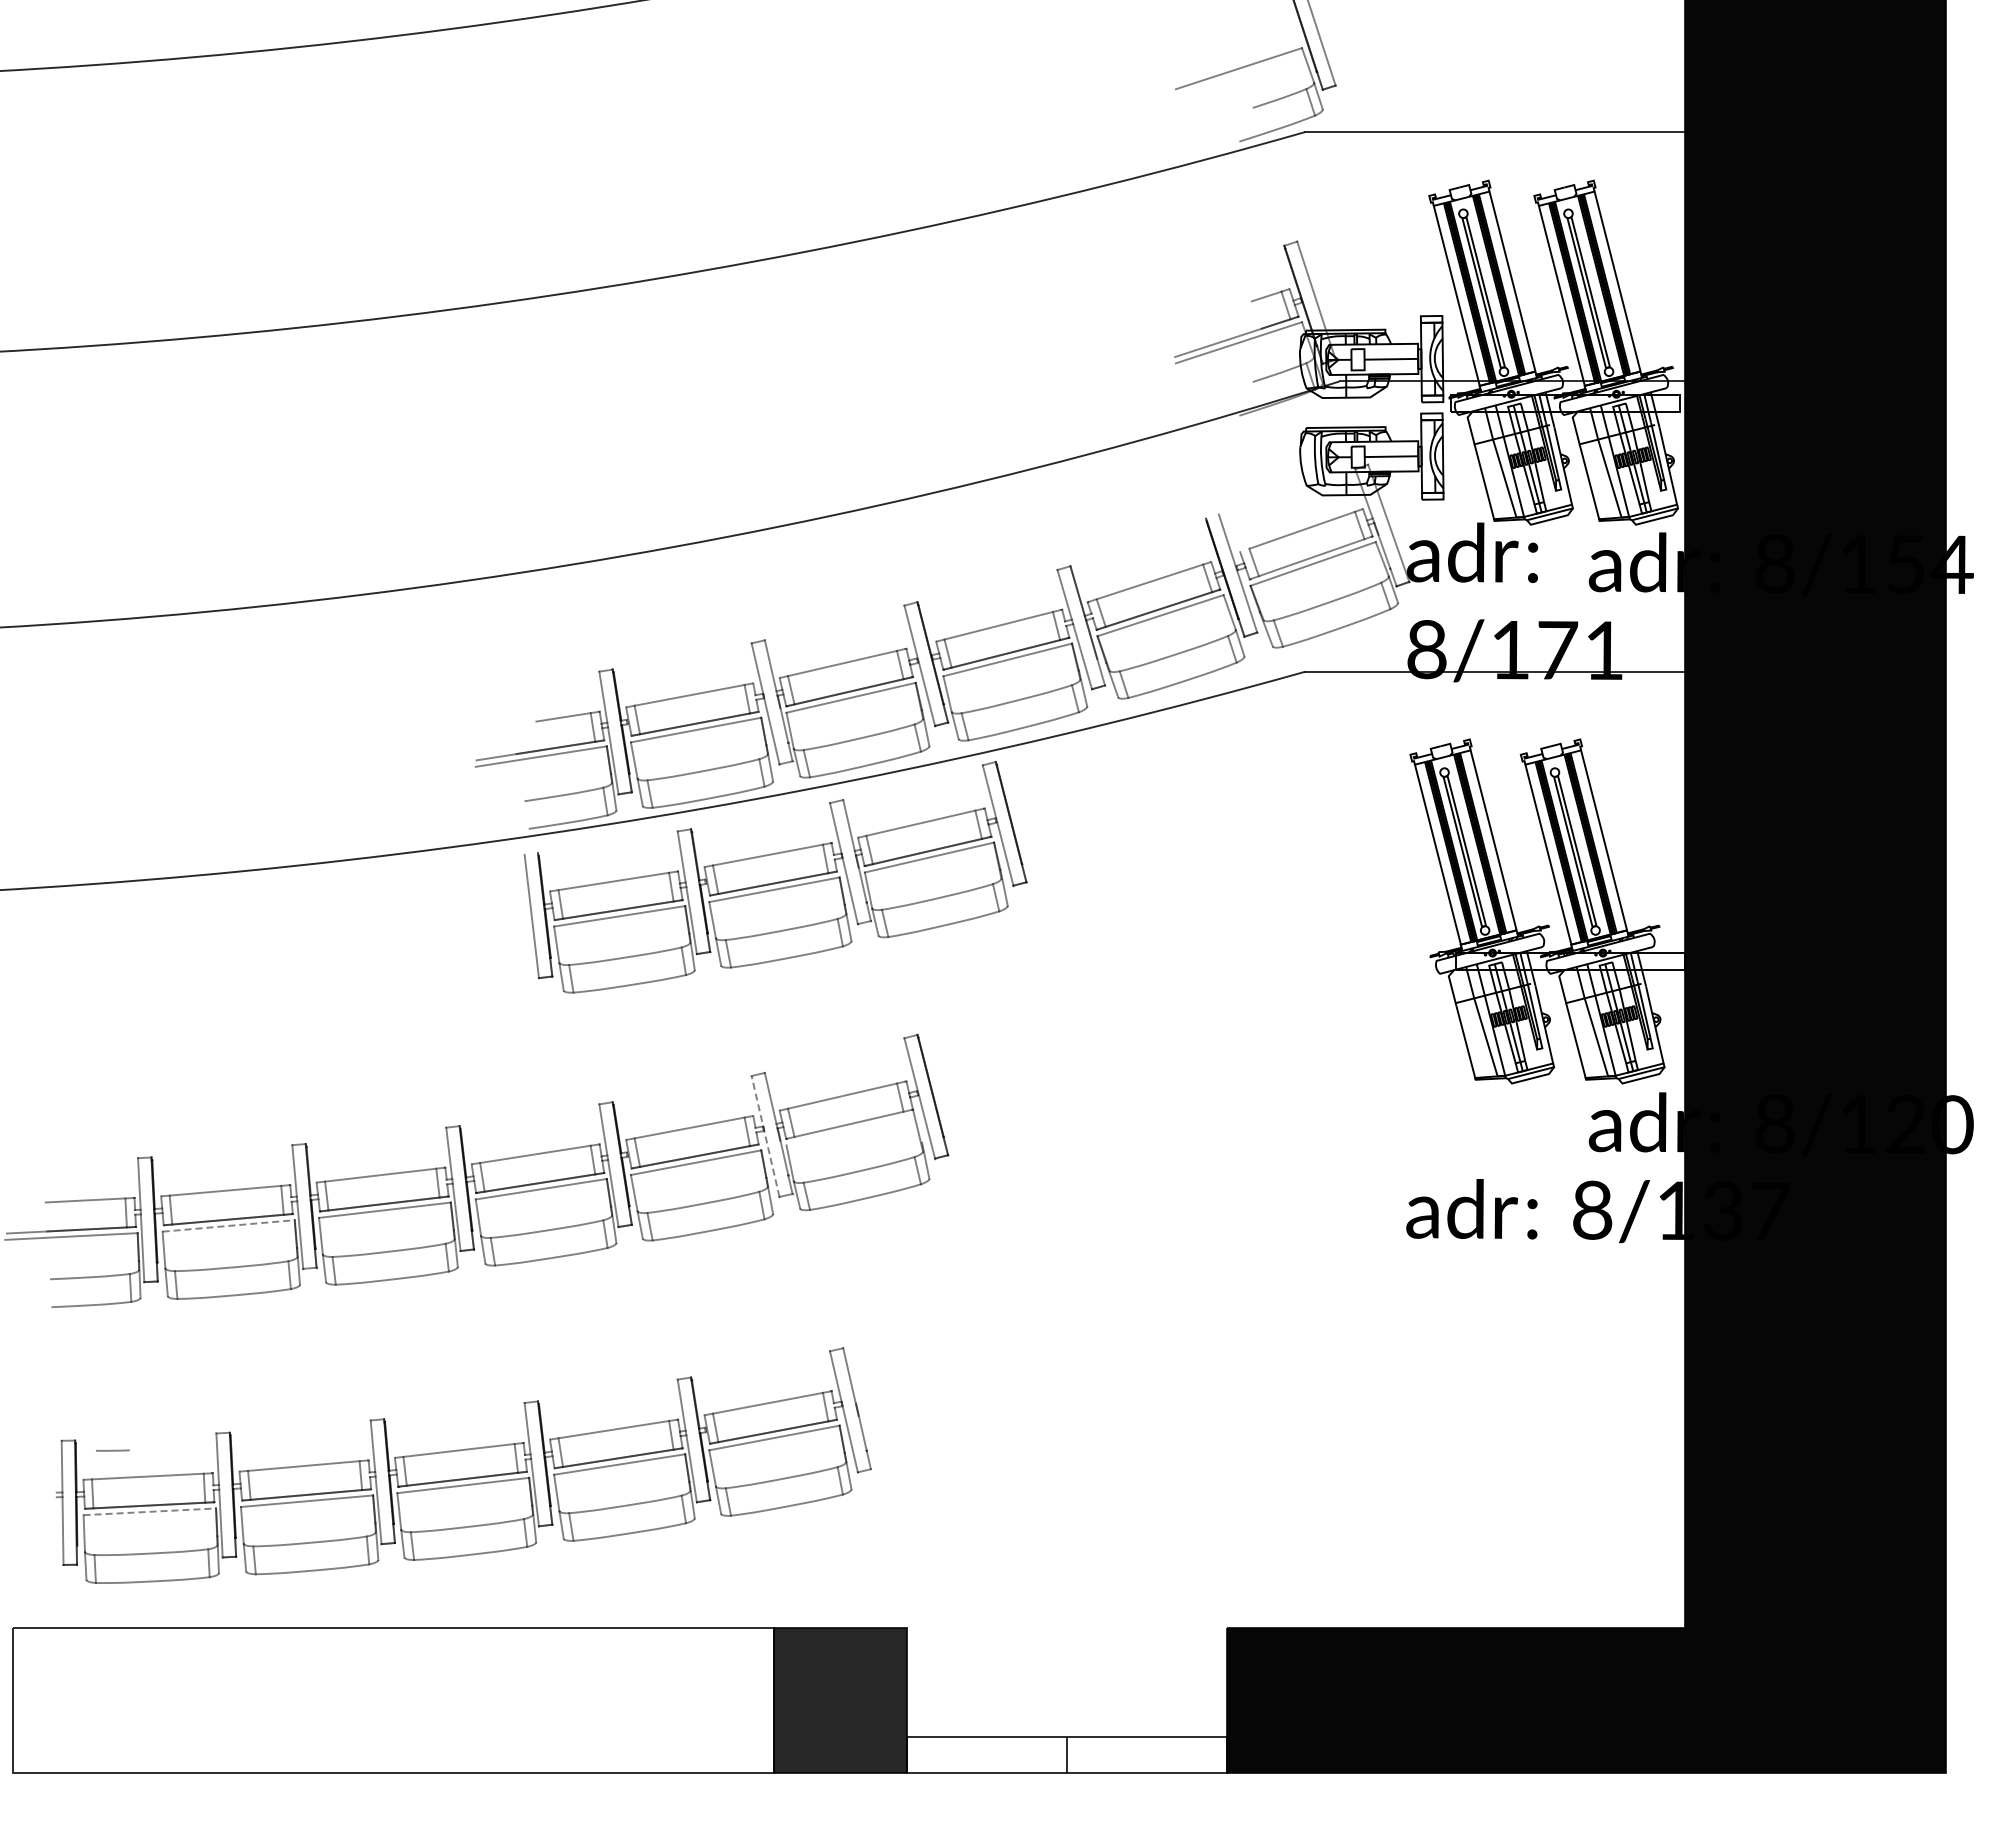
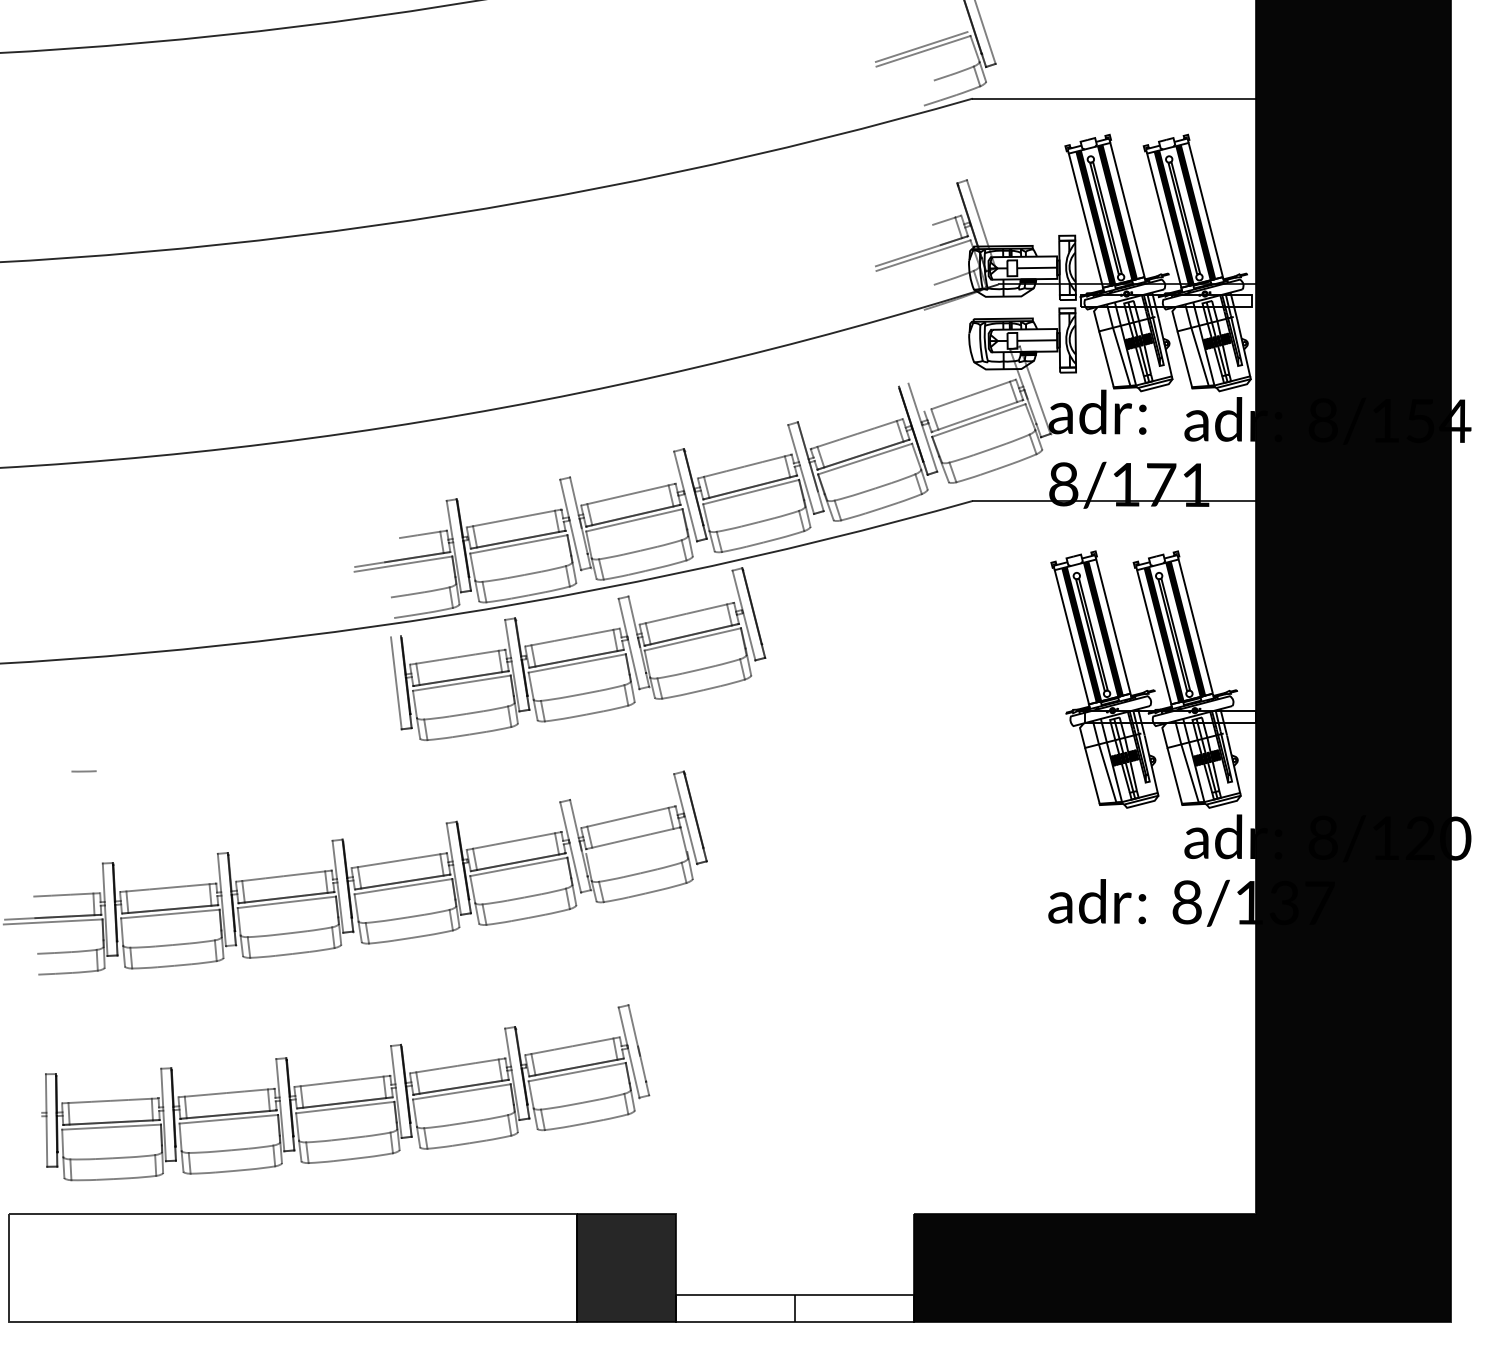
line: (1236, 62) -> (921, 46), added
line: (765, 1136) -> (570, 847), dashed -> solid
line: (229, 1225) -> (171, 913), dashed -> solid
line: (112, 1450) -> (83, 771), moved
line: (150, 1511) -> (112, 1126), dashed -> solid

